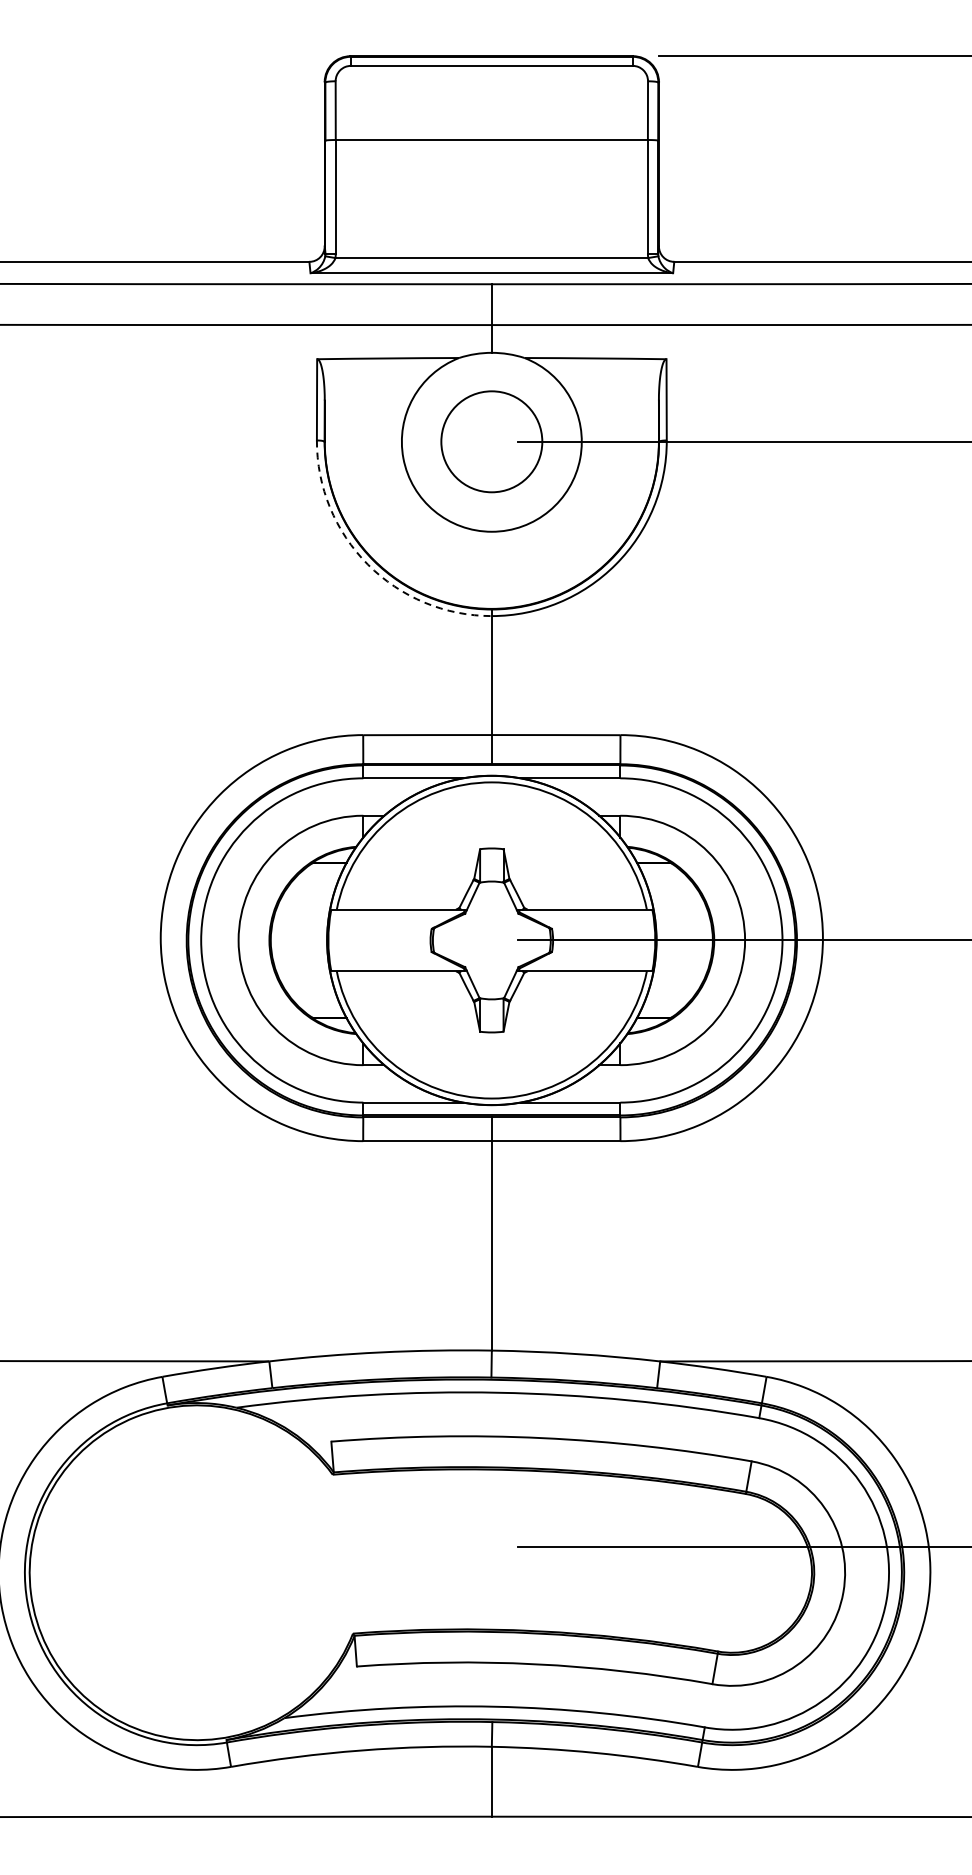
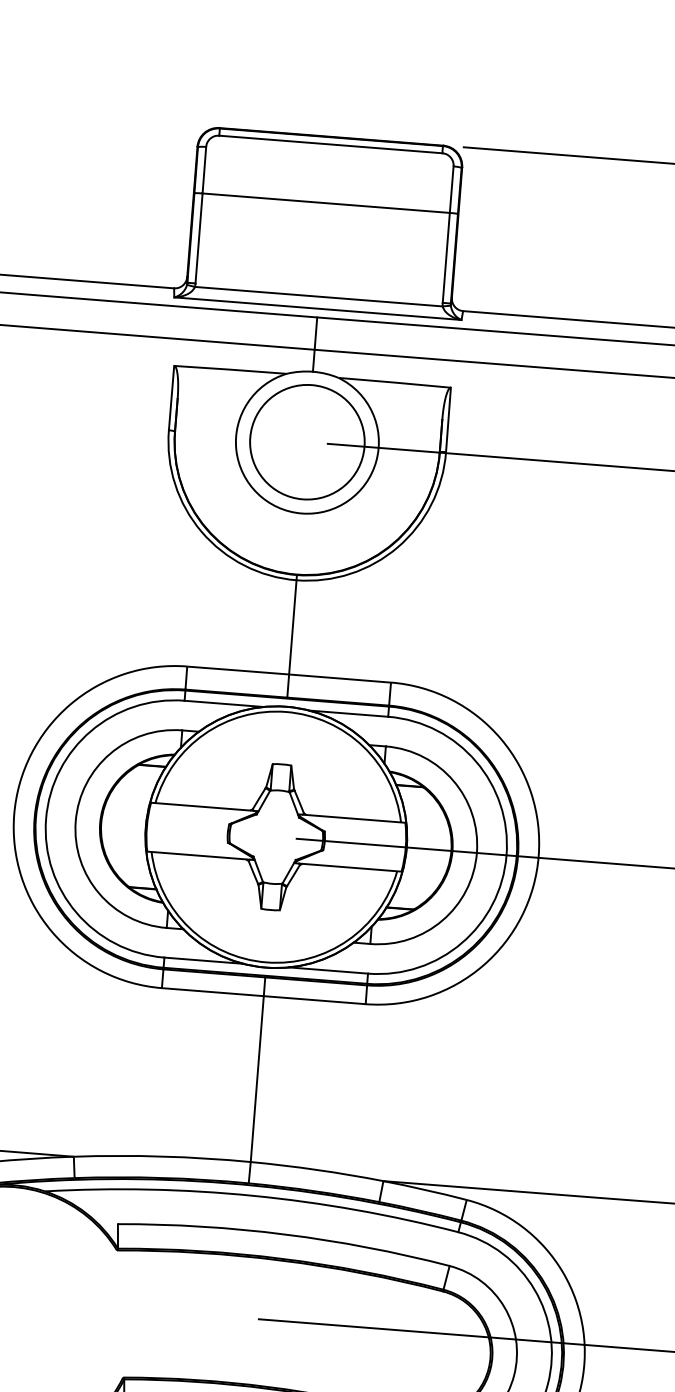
circle: (491, 441) -> (307, 441), size x1.43
arc: (367, 564) -> (201, 531), dashed -> solid

